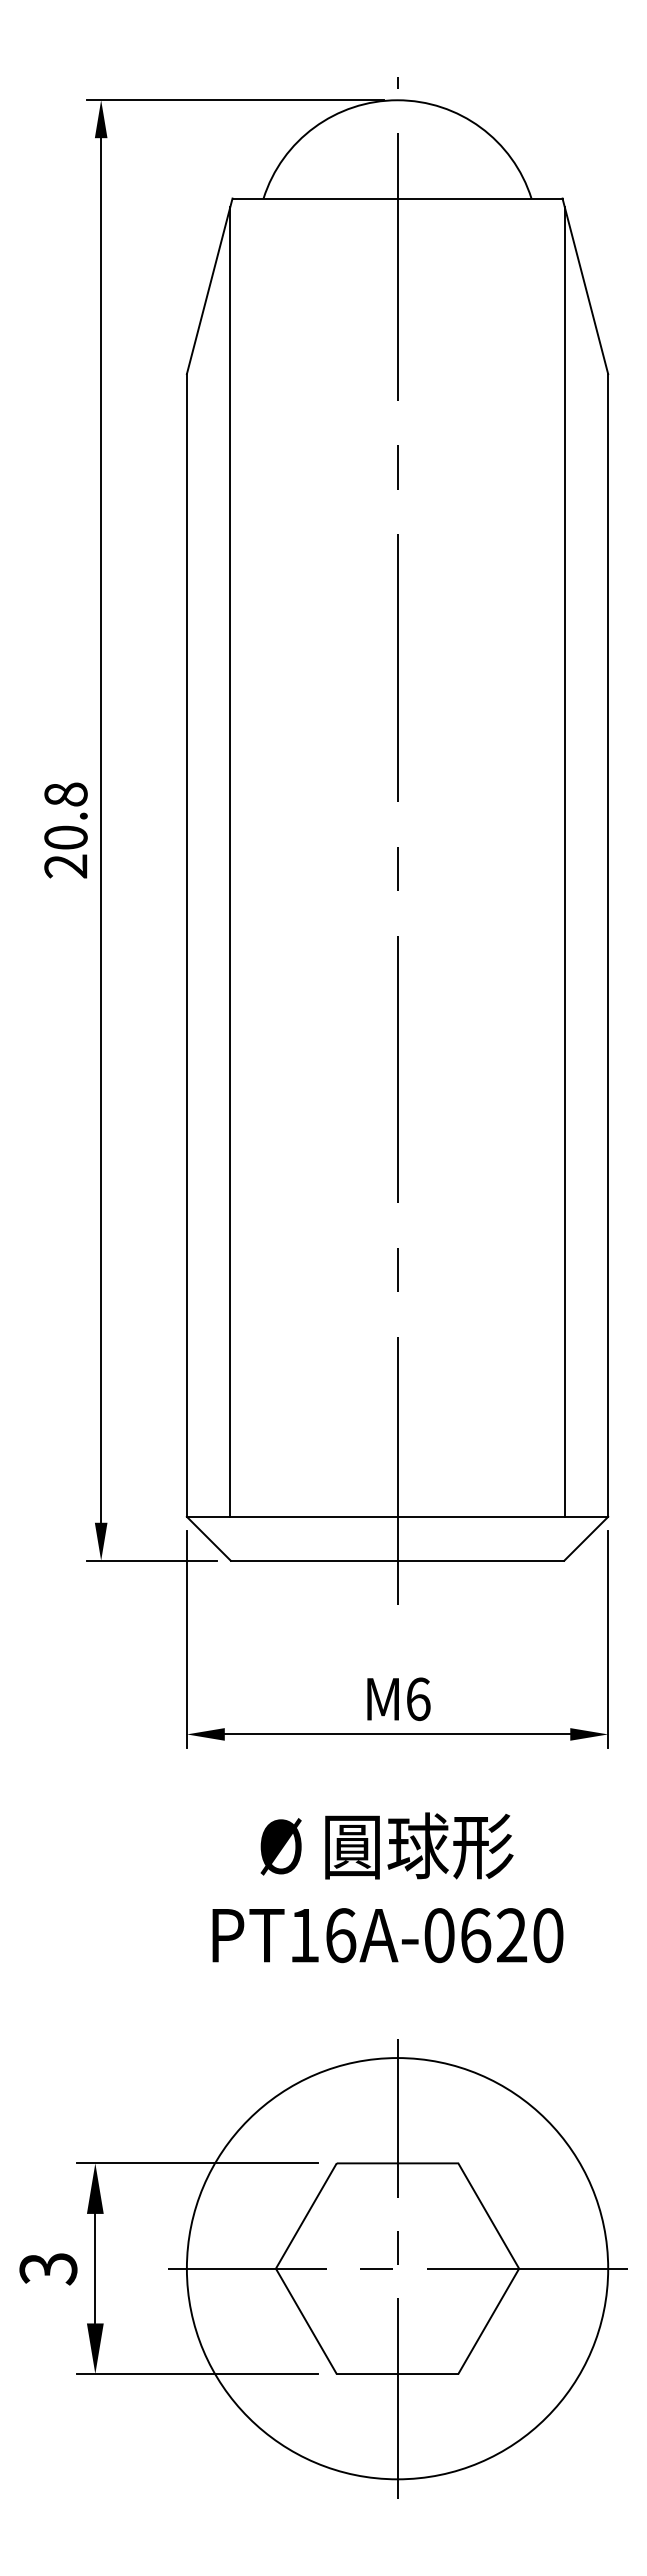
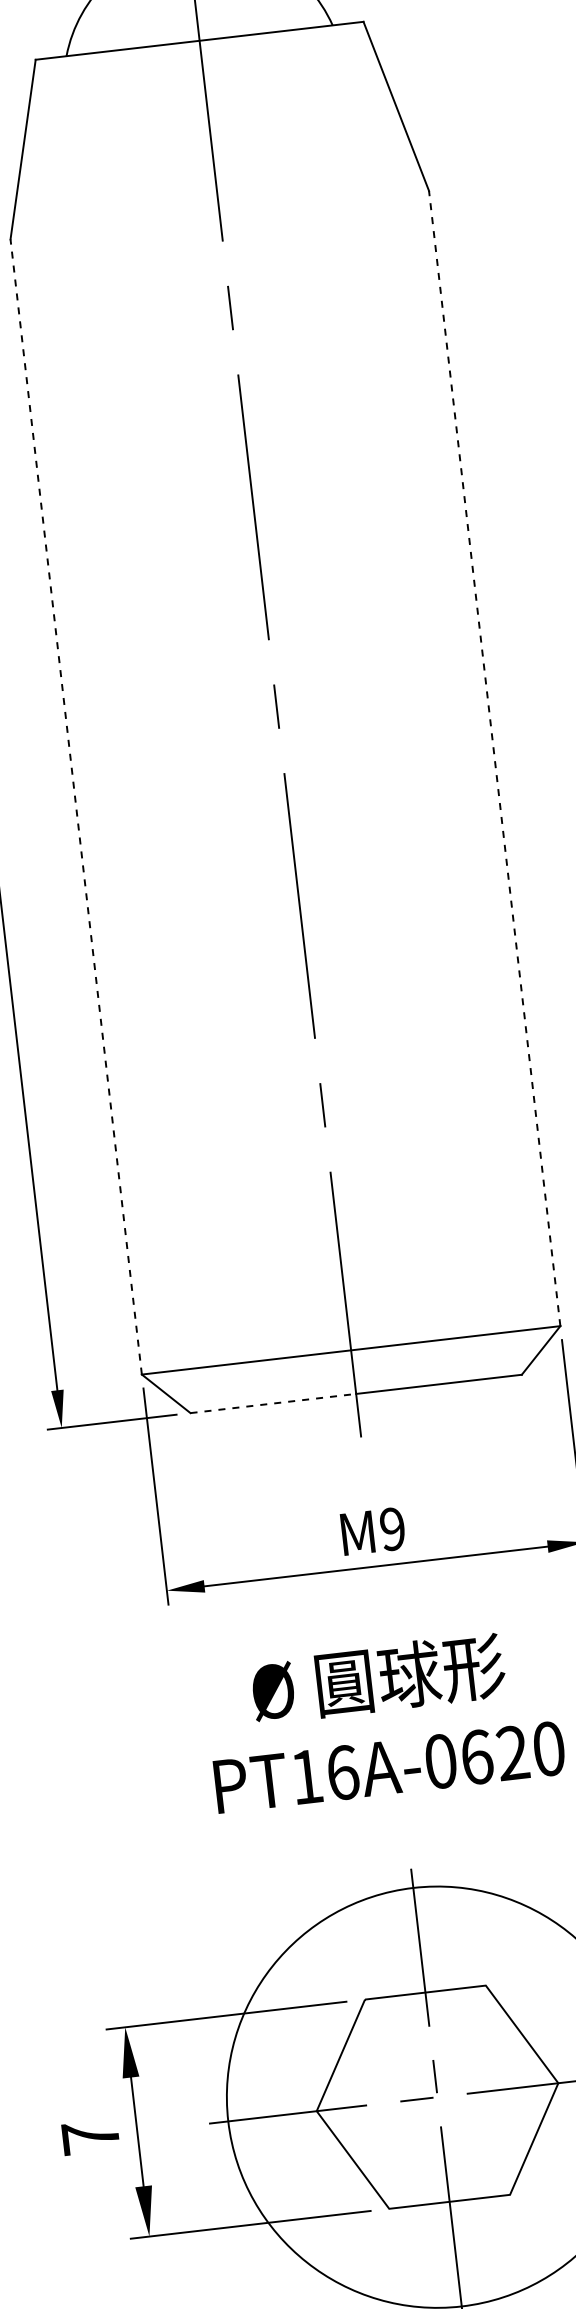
line: (230, 861) -> (109, 718), removed
line: (564, 861) -> (441, 680), removed
line: (186, 944) -> (75, 806), solid -> dashed
line: (608, 944) -> (494, 757), solid -> dashed
line: (314, 1560) -> (273, 1403), solid -> dashed
text: (418, 1699) -> (392, 1529), 6 -> 9
text: (48, 2268) -> (90, 2137), 3 -> 7

